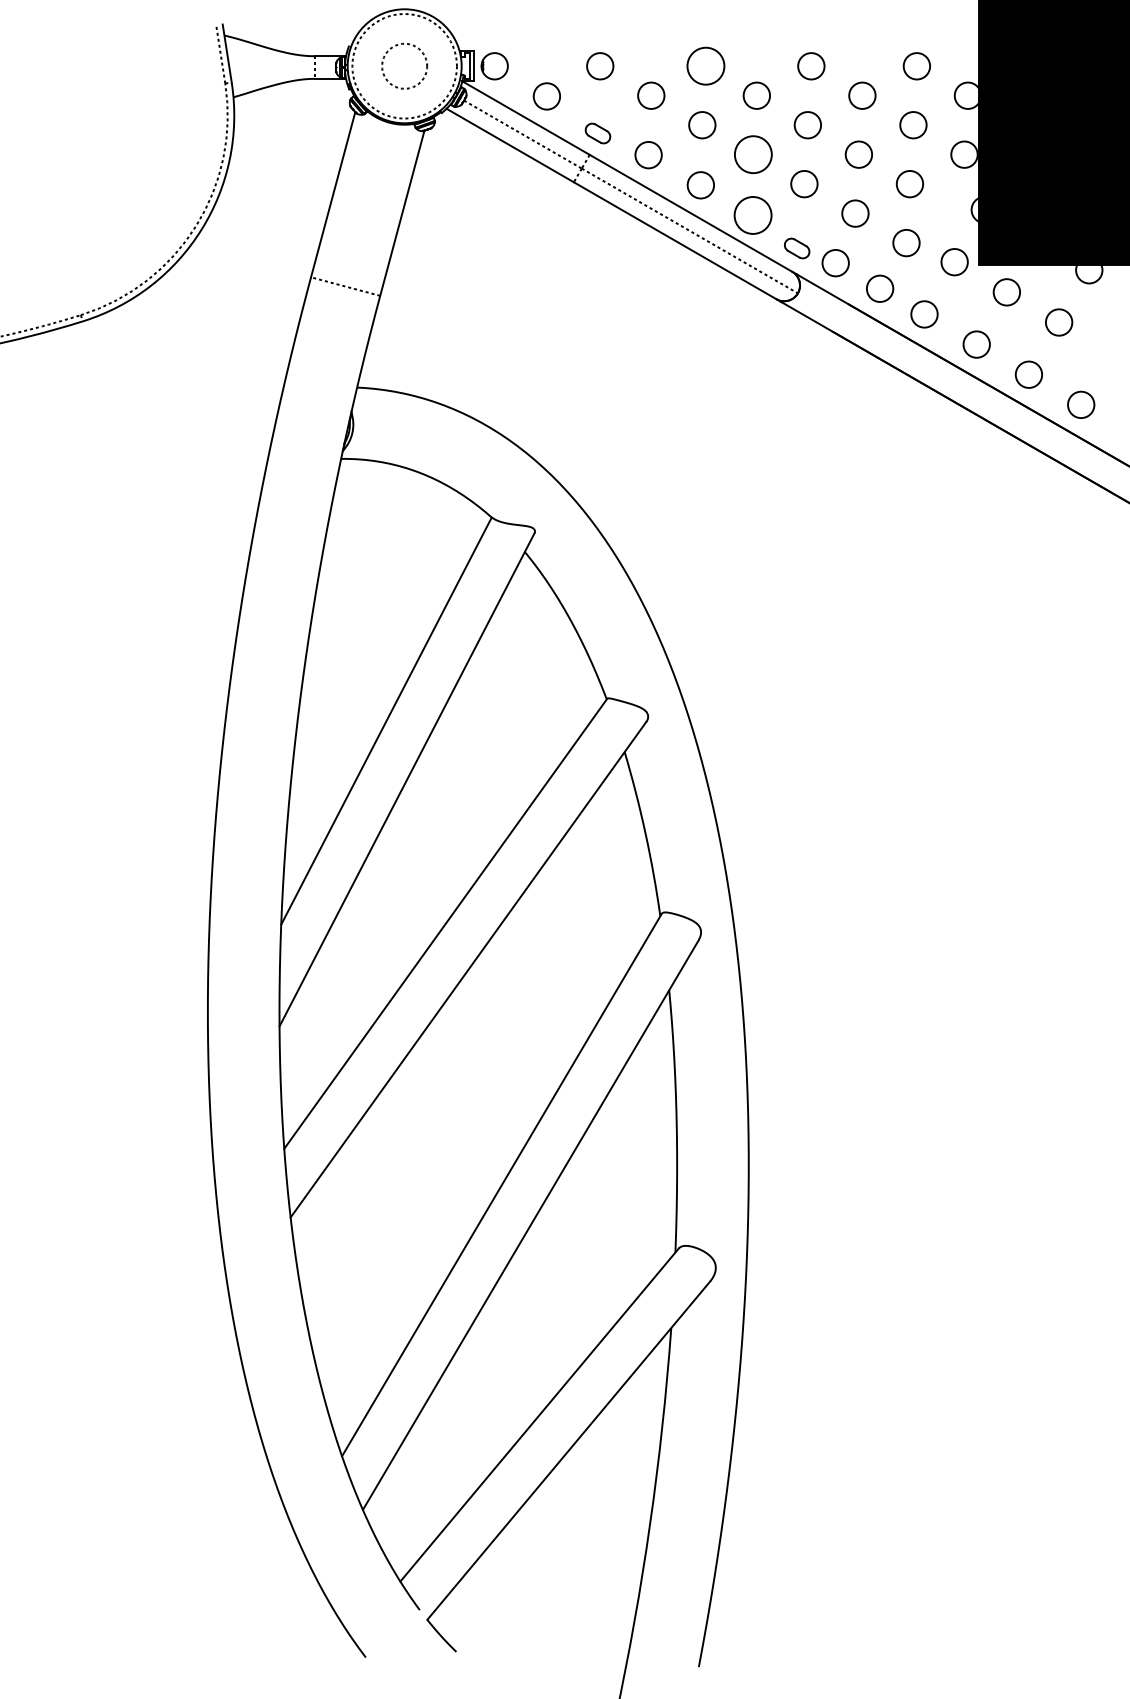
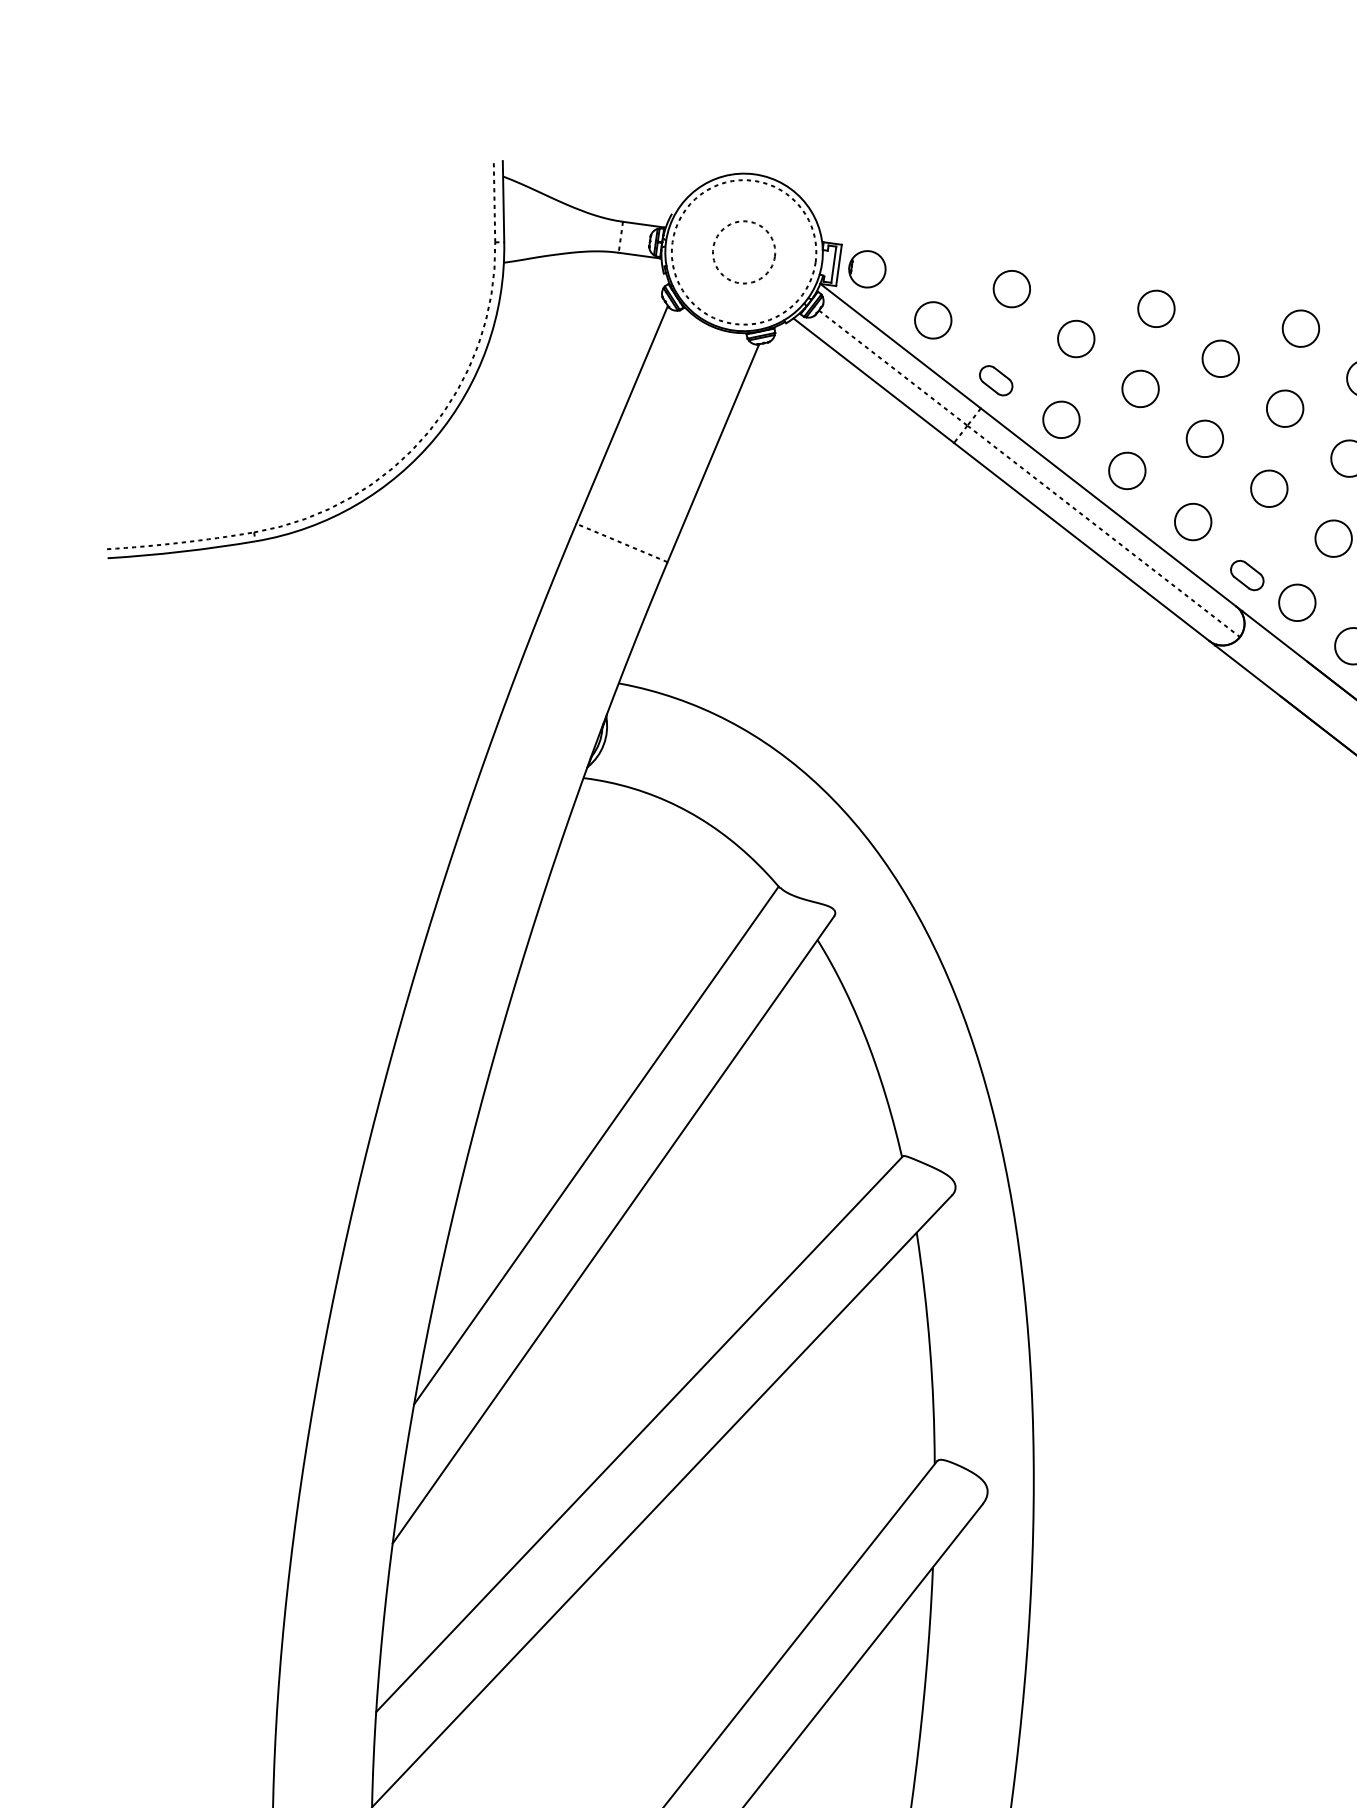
circle: (705, 66) -> (1155, 309), size x0.71
circle: (753, 154) -> (1205, 438), size x0.71
circle: (752, 215) -> (1192, 521), size x0.71

